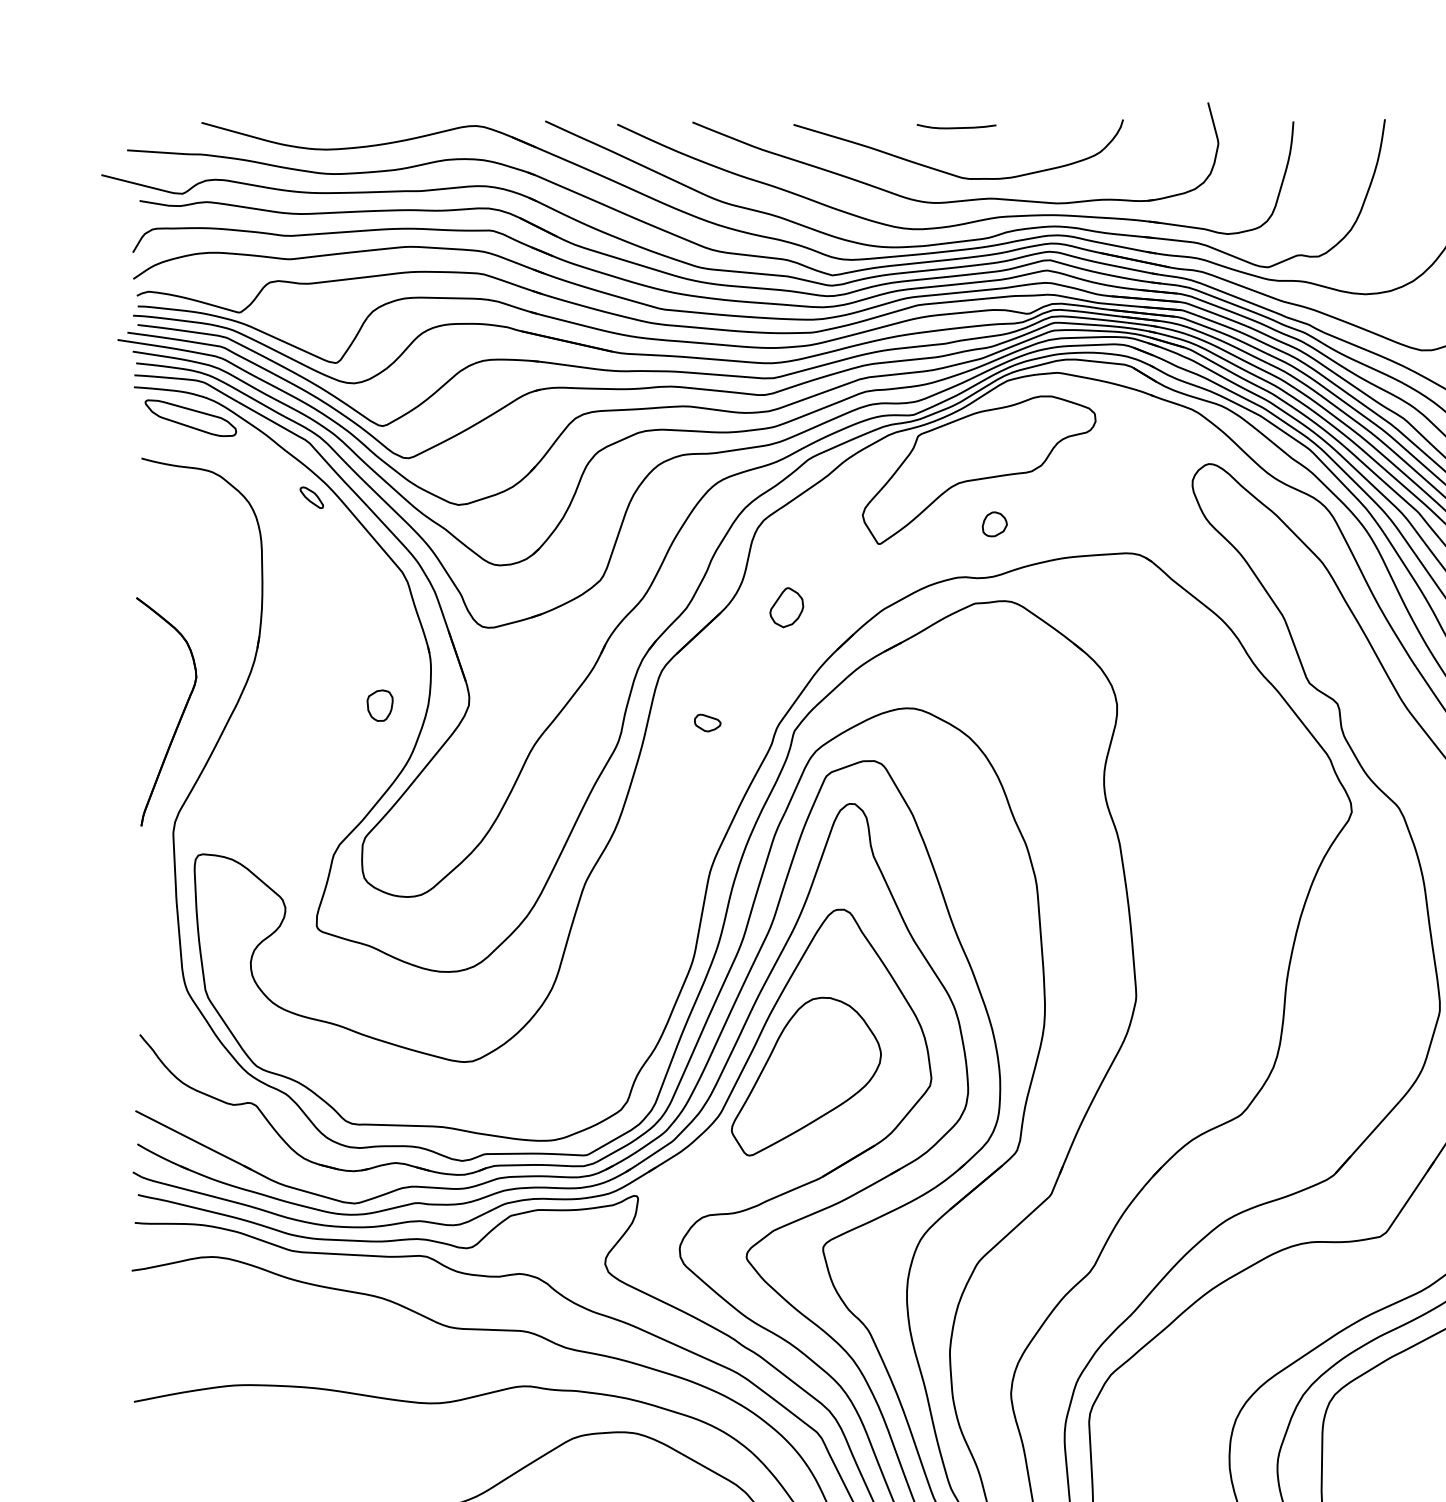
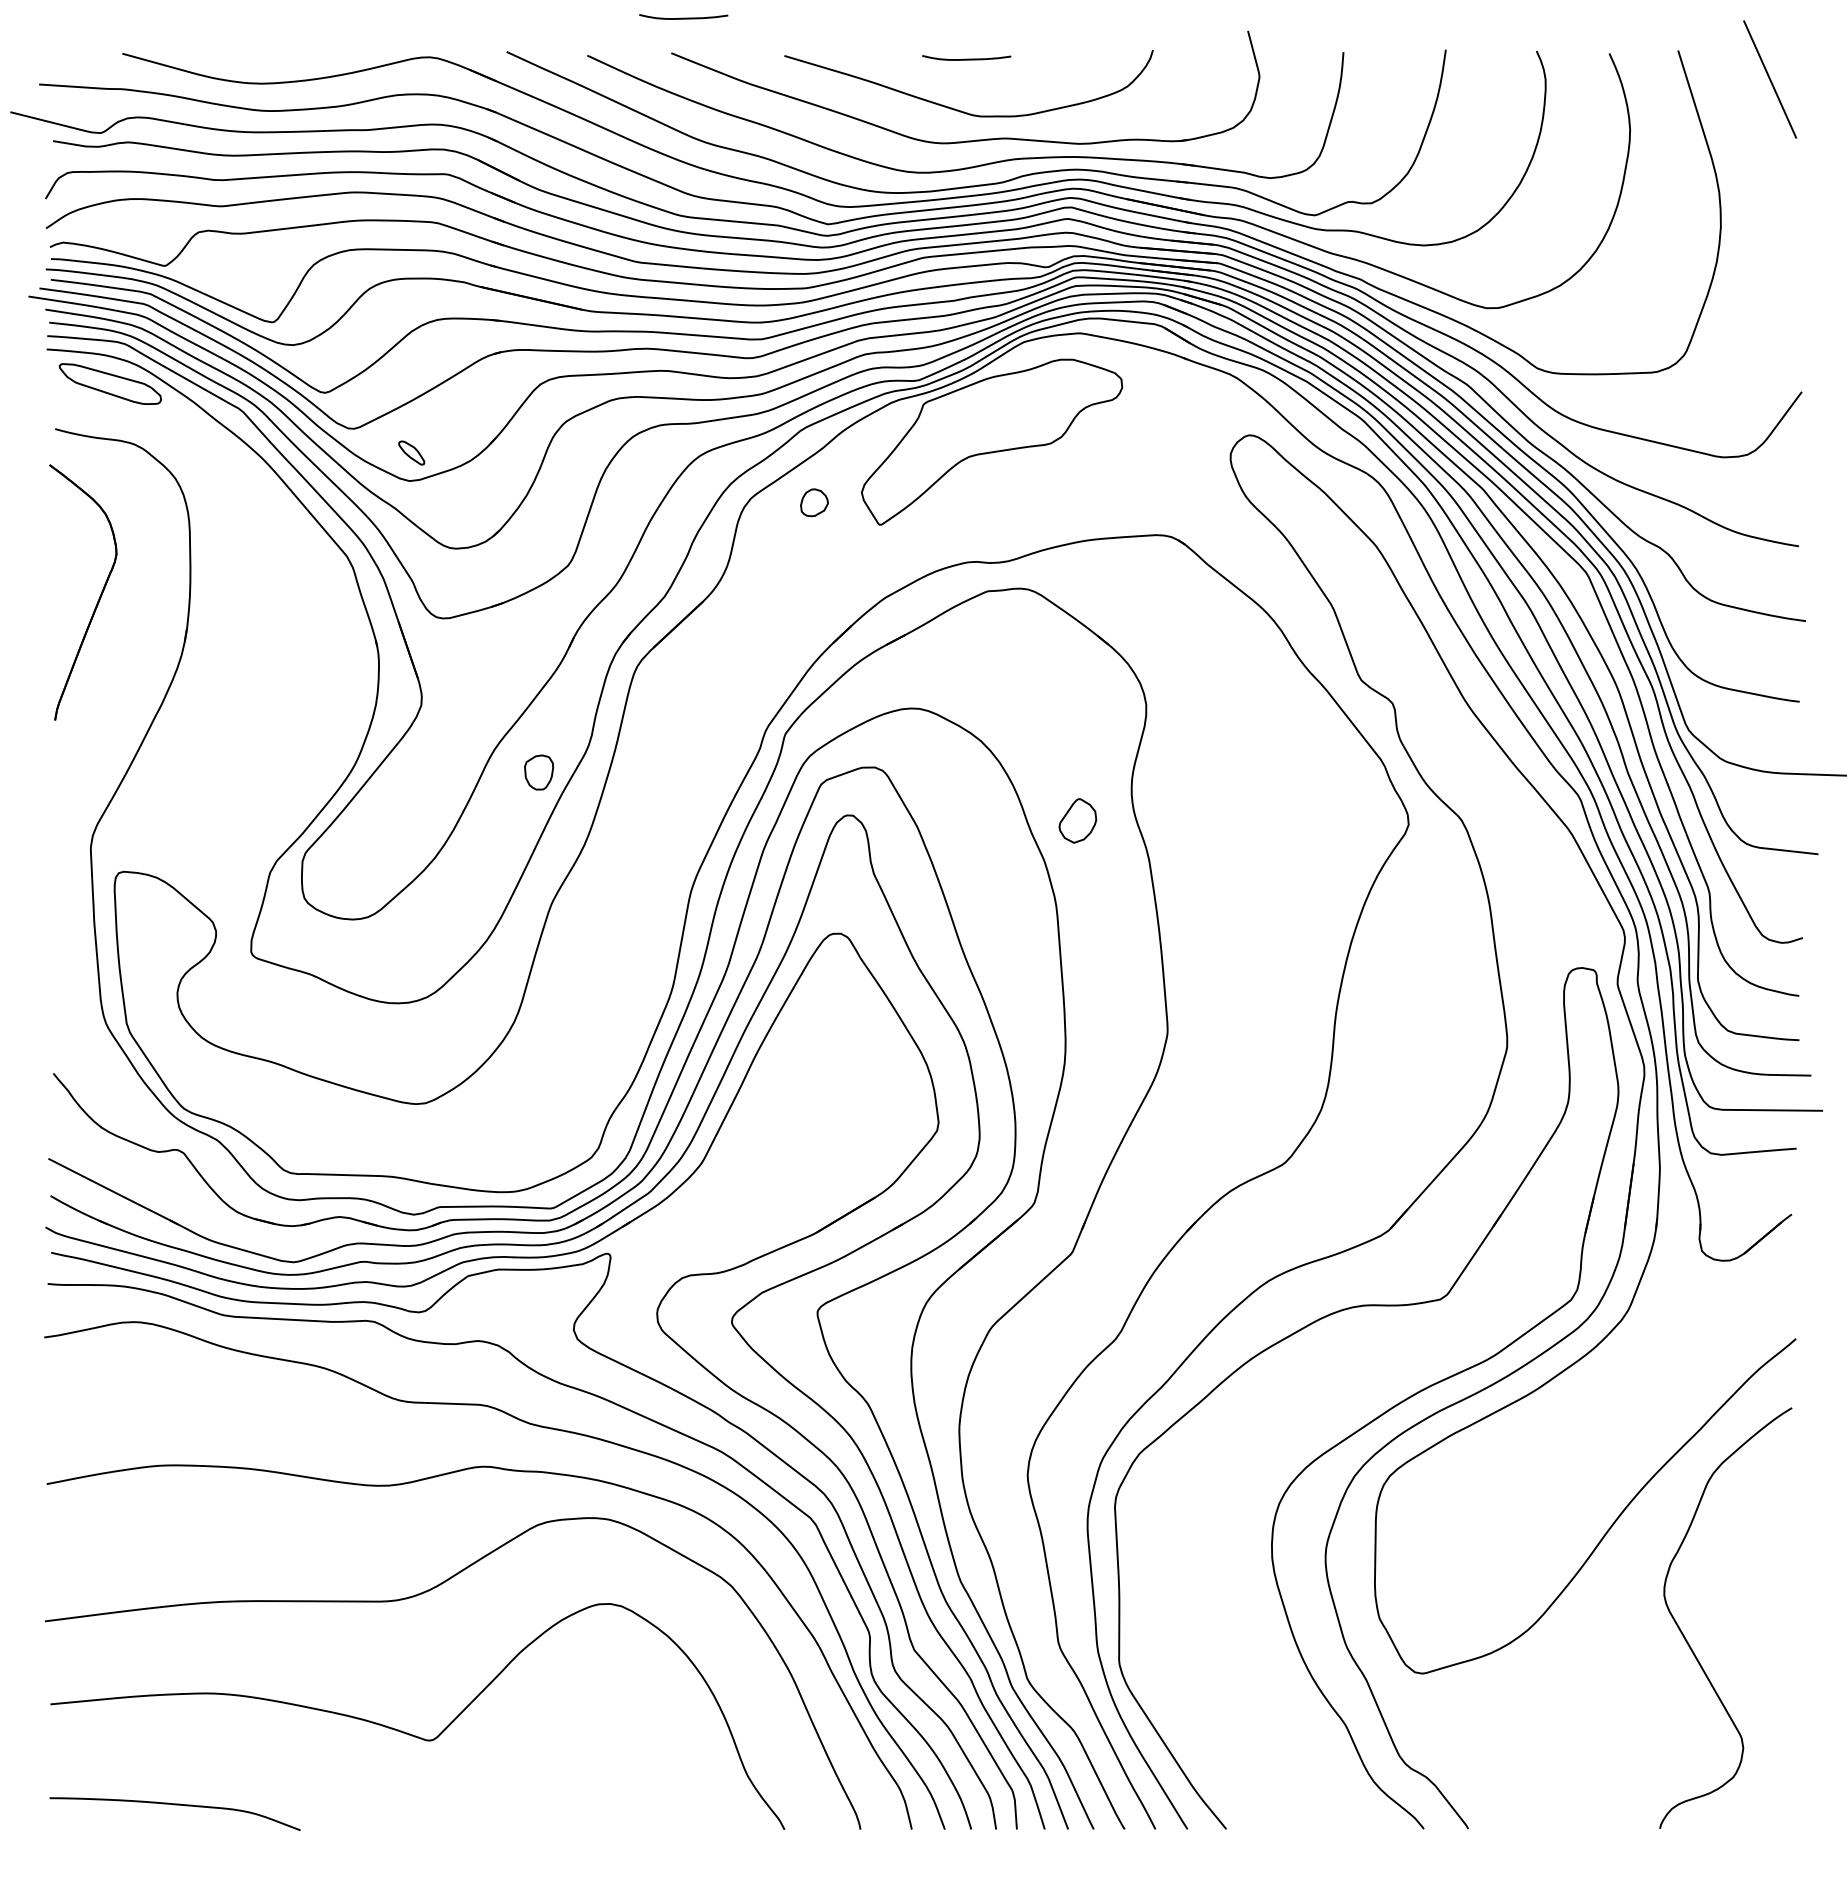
curve: (703, 90) -> (683, 17), added
part: (311, 497) -> (411, 452), moved
part: (994, 524) -> (814, 502), moved
part: (786, 607) -> (1077, 820), moved
part: (380, 705) -> (539, 772), moved
part: (180, 717) -> (98, 598), moved
part: (707, 722) -> (688, 724), removed
part: (806, 1076) -> (798, 1120), removed

